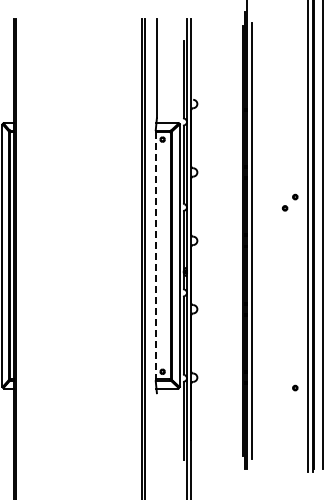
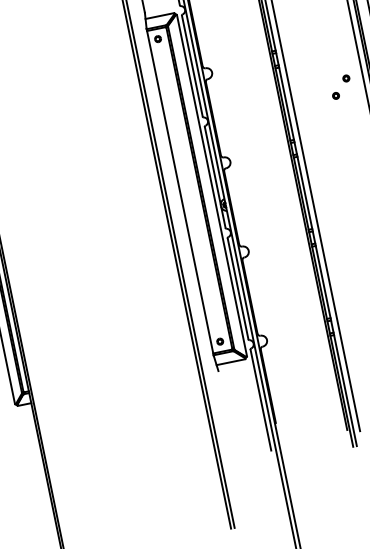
line: (155, 255) -> (179, 192), dashed -> solid

